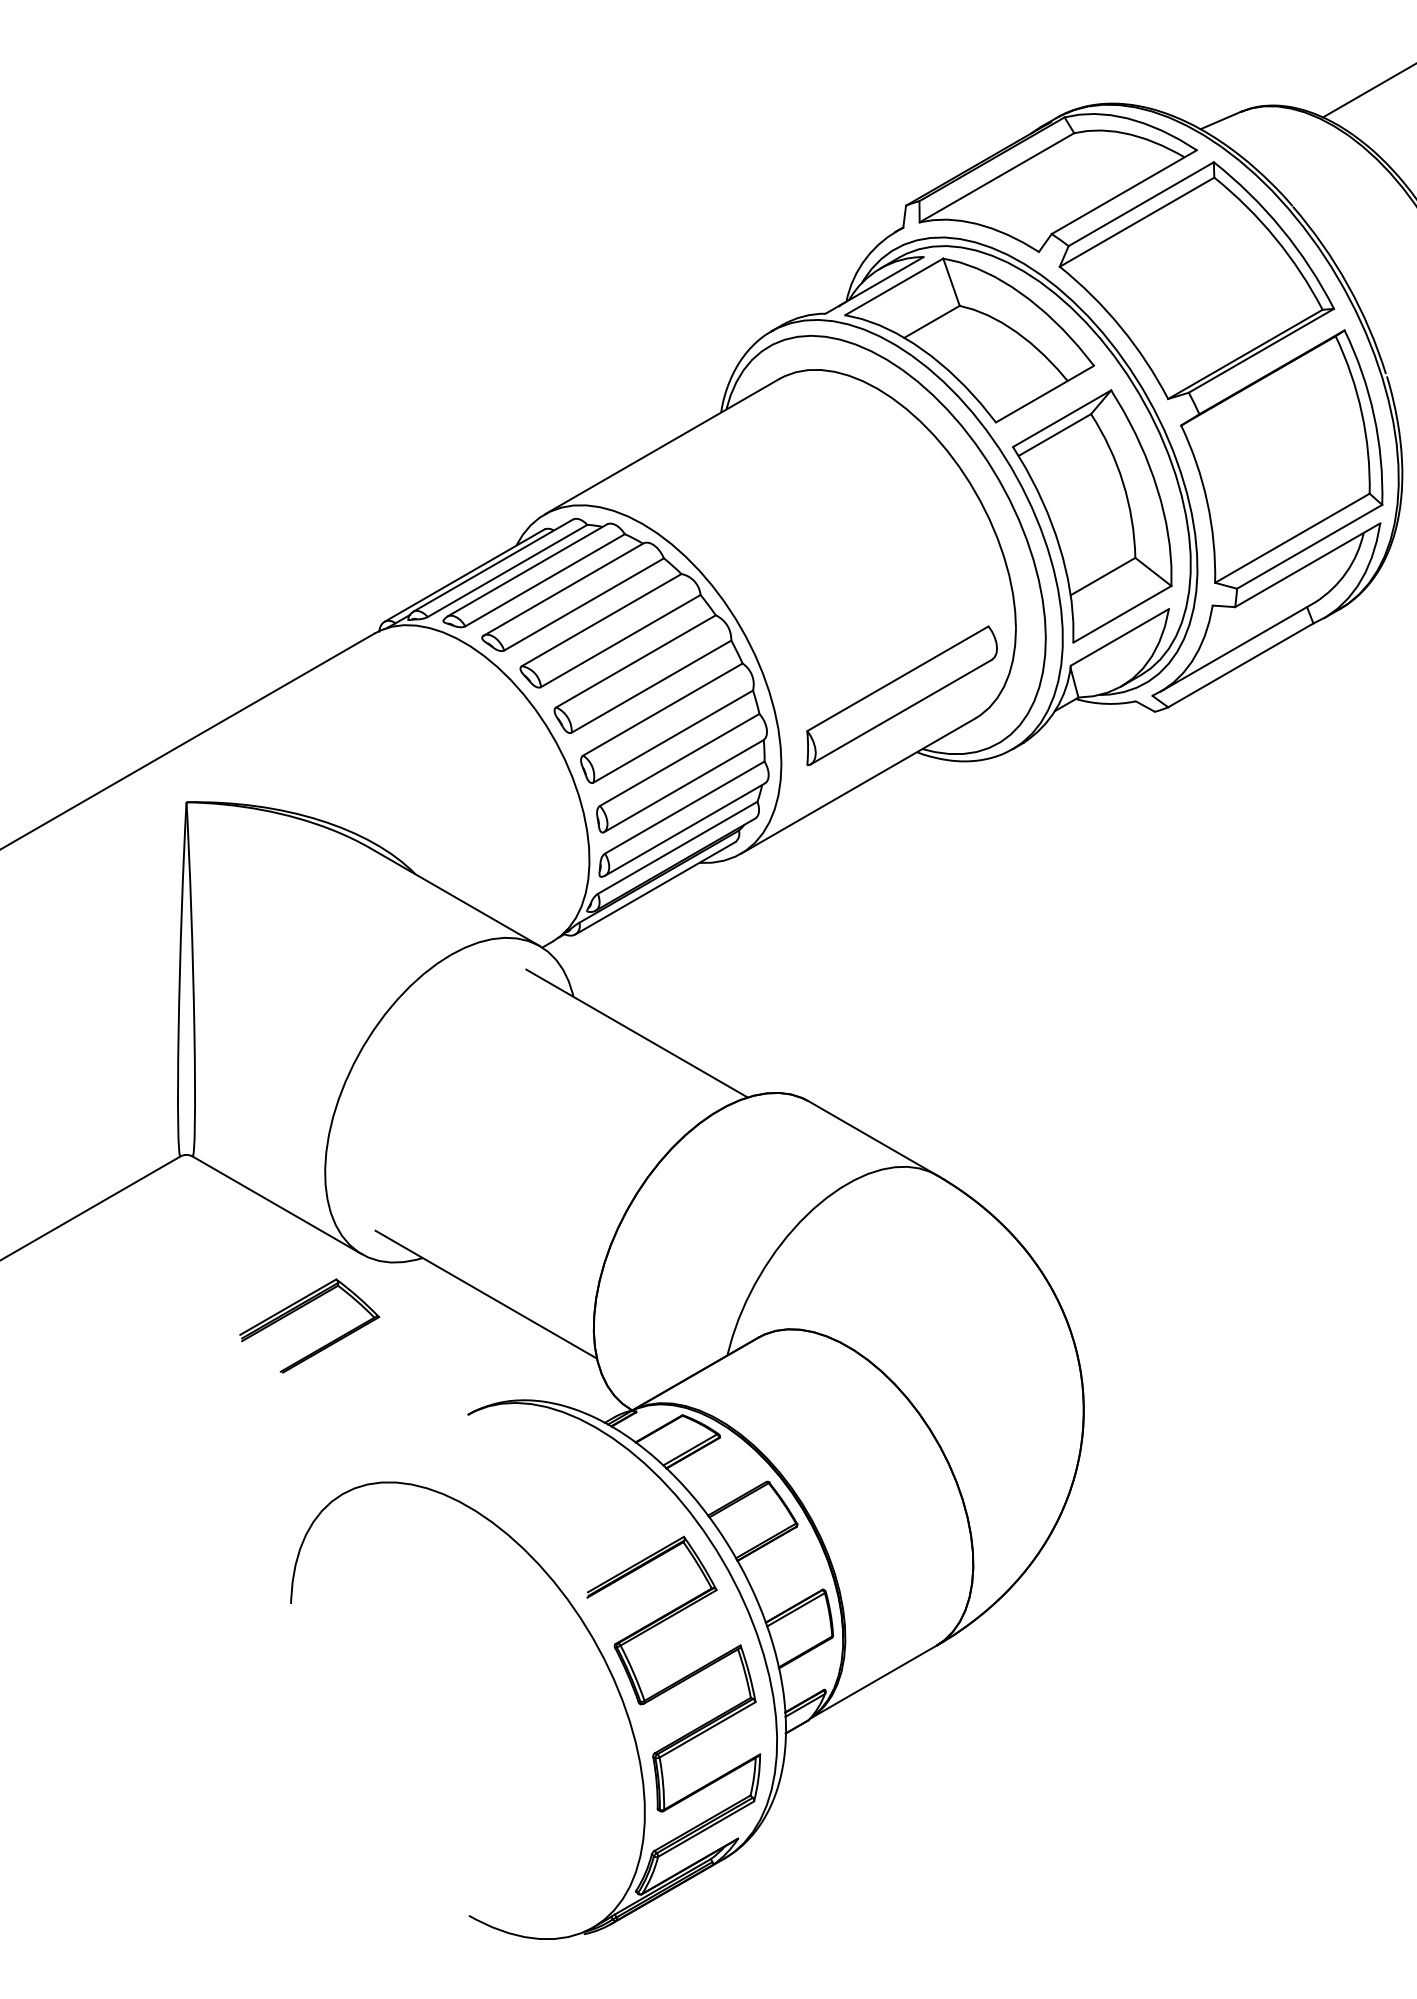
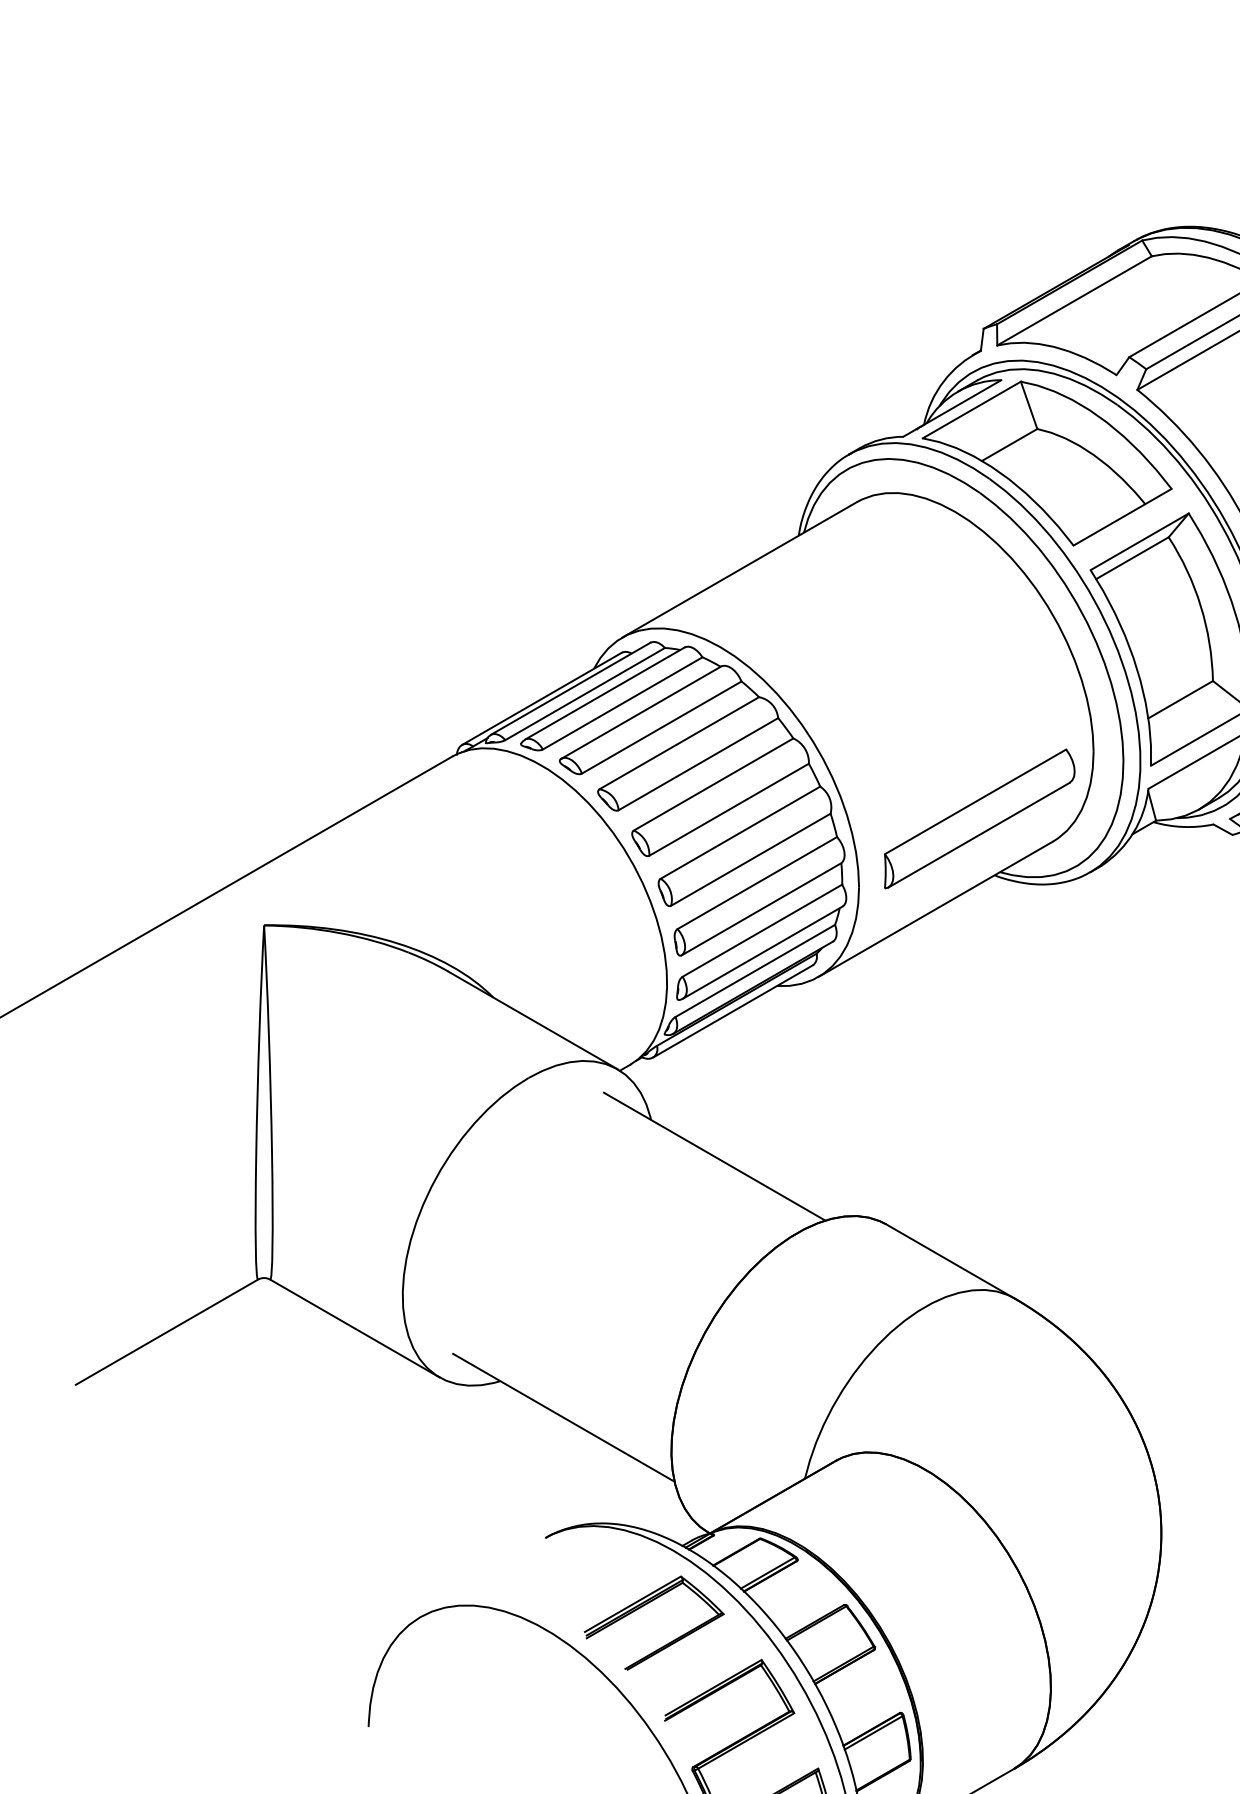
part: (299, 1309) -> (644, 1606), moved

